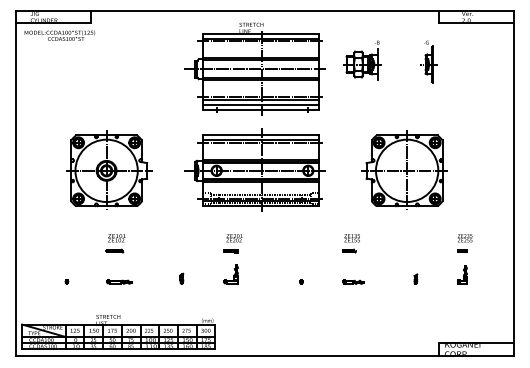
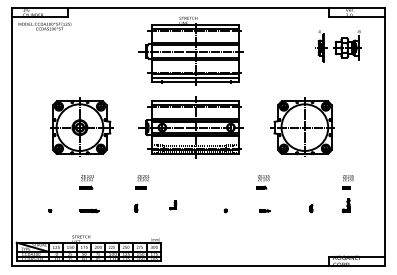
part: (362, 60) -> (347, 45), moved
part: (232, 243) -> (141, 182), moved
part: (230, 274) -> (172, 205), size x0.6
part: (353, 281) -> (264, 210), size x0.6

